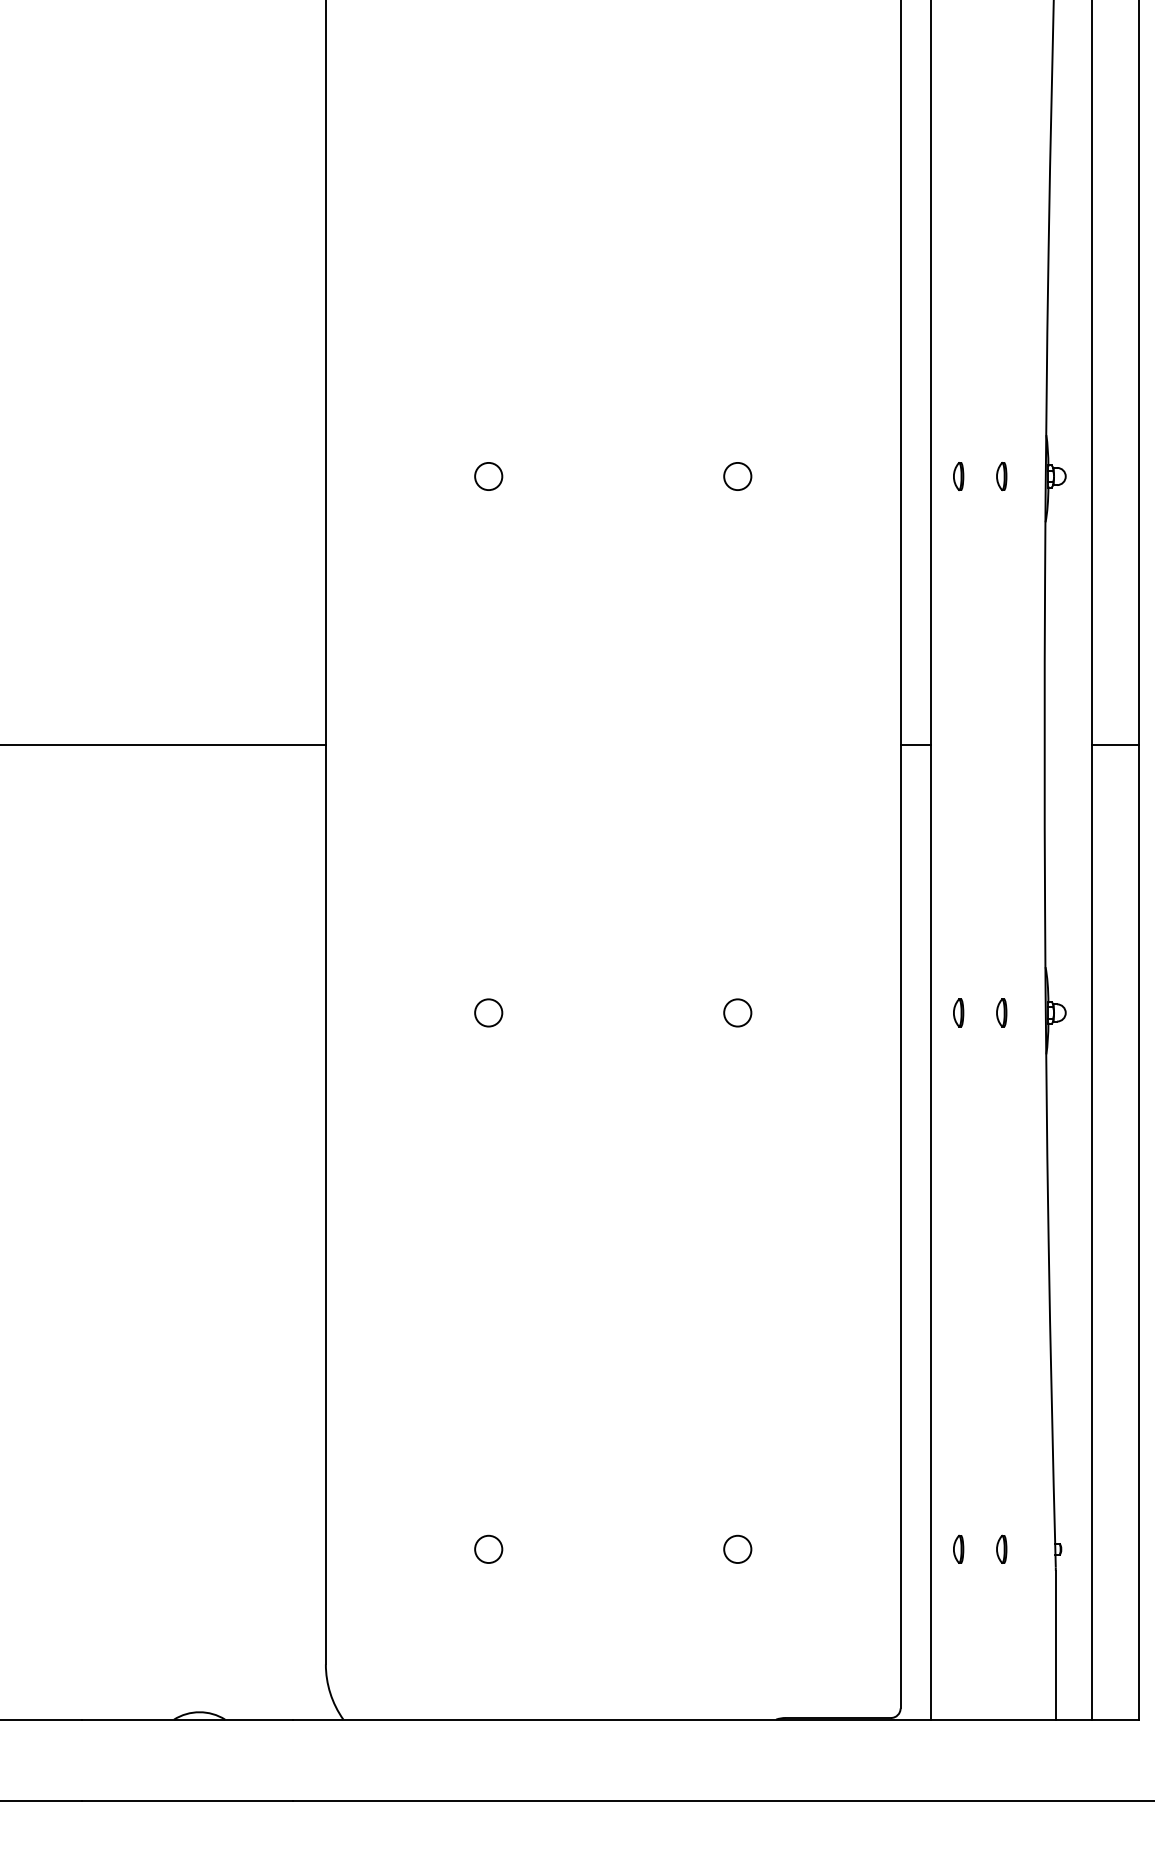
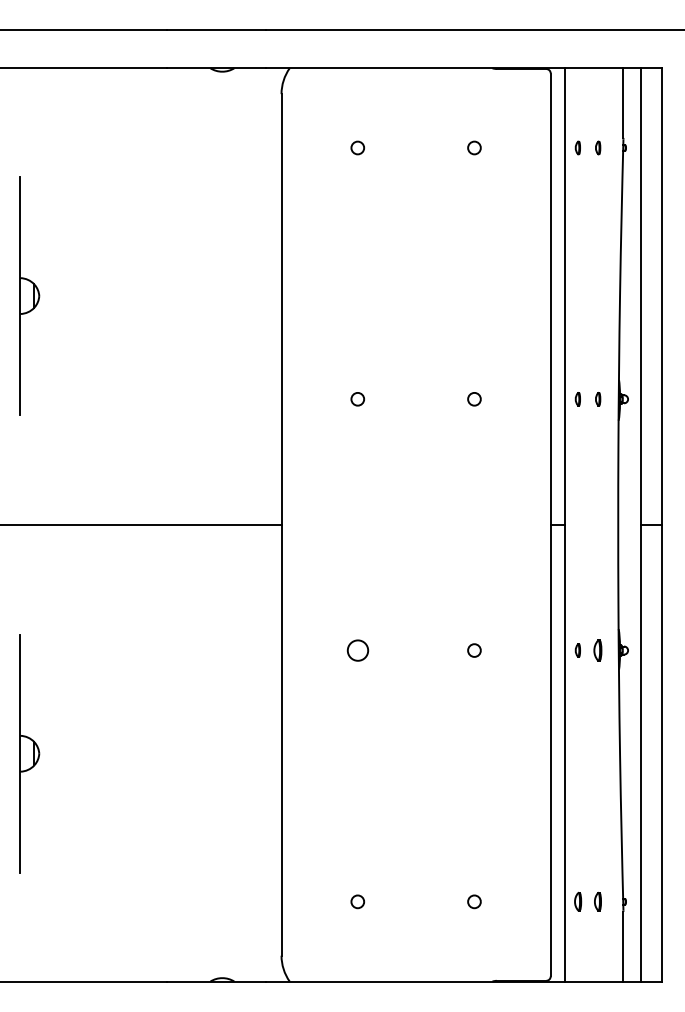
circle: (488, 1012) -> (357, 650), size x1.6
part: (1002, 1012) -> (598, 650), size x1.6
part: (957, 1548) -> (577, 901), size x1.4
part: (1002, 1548) -> (598, 901), size x1.4

